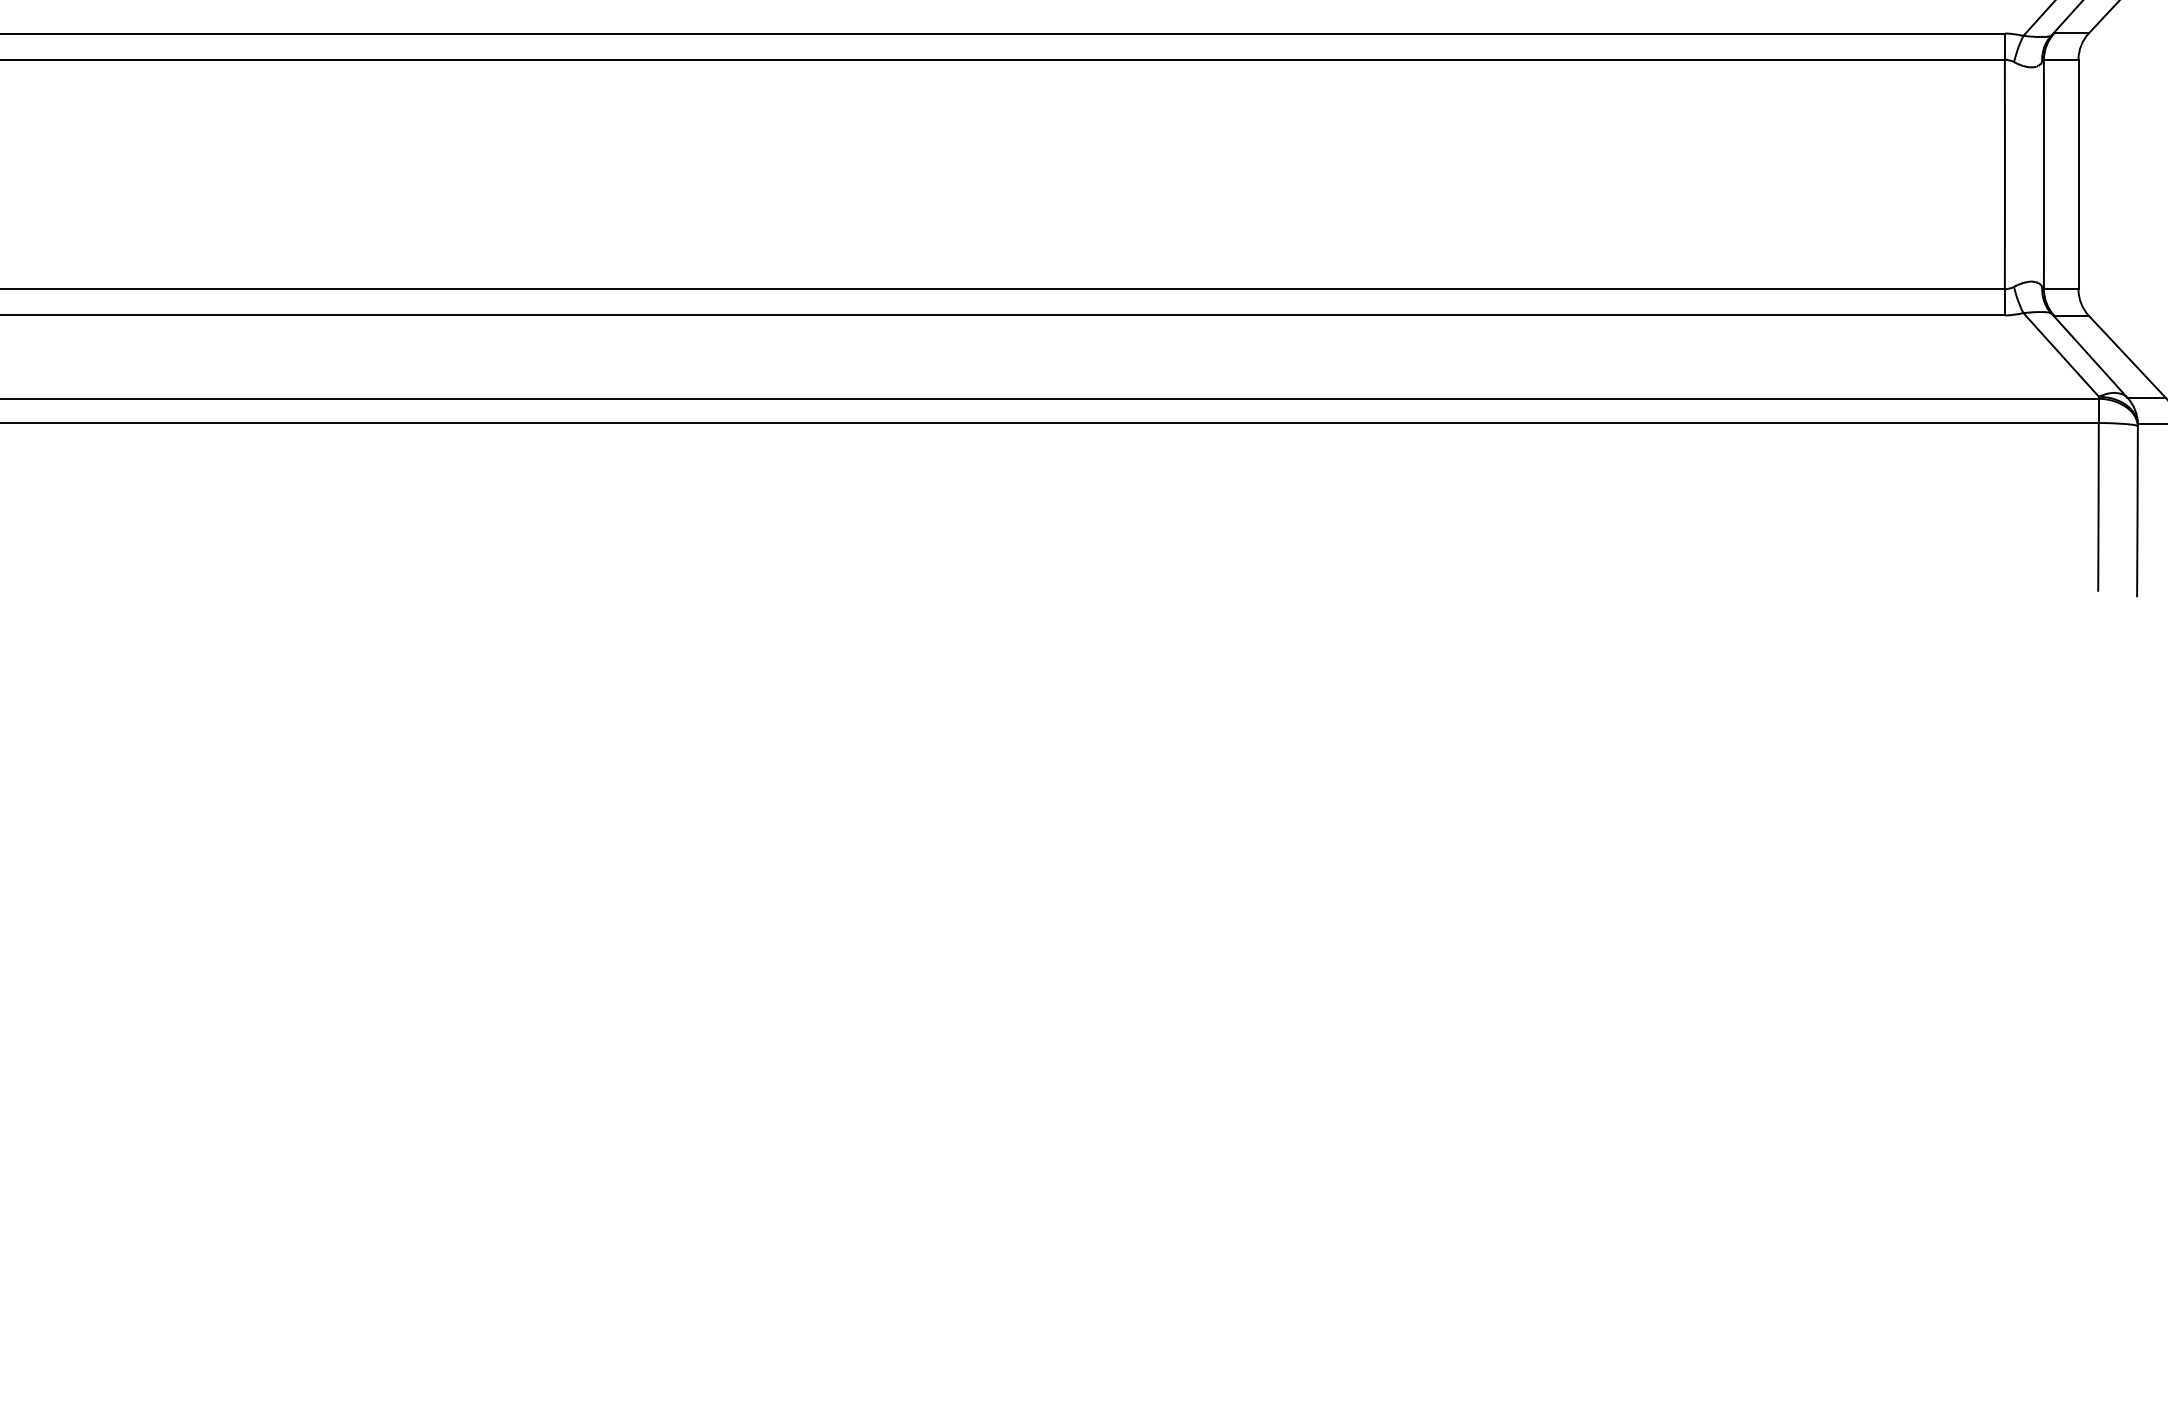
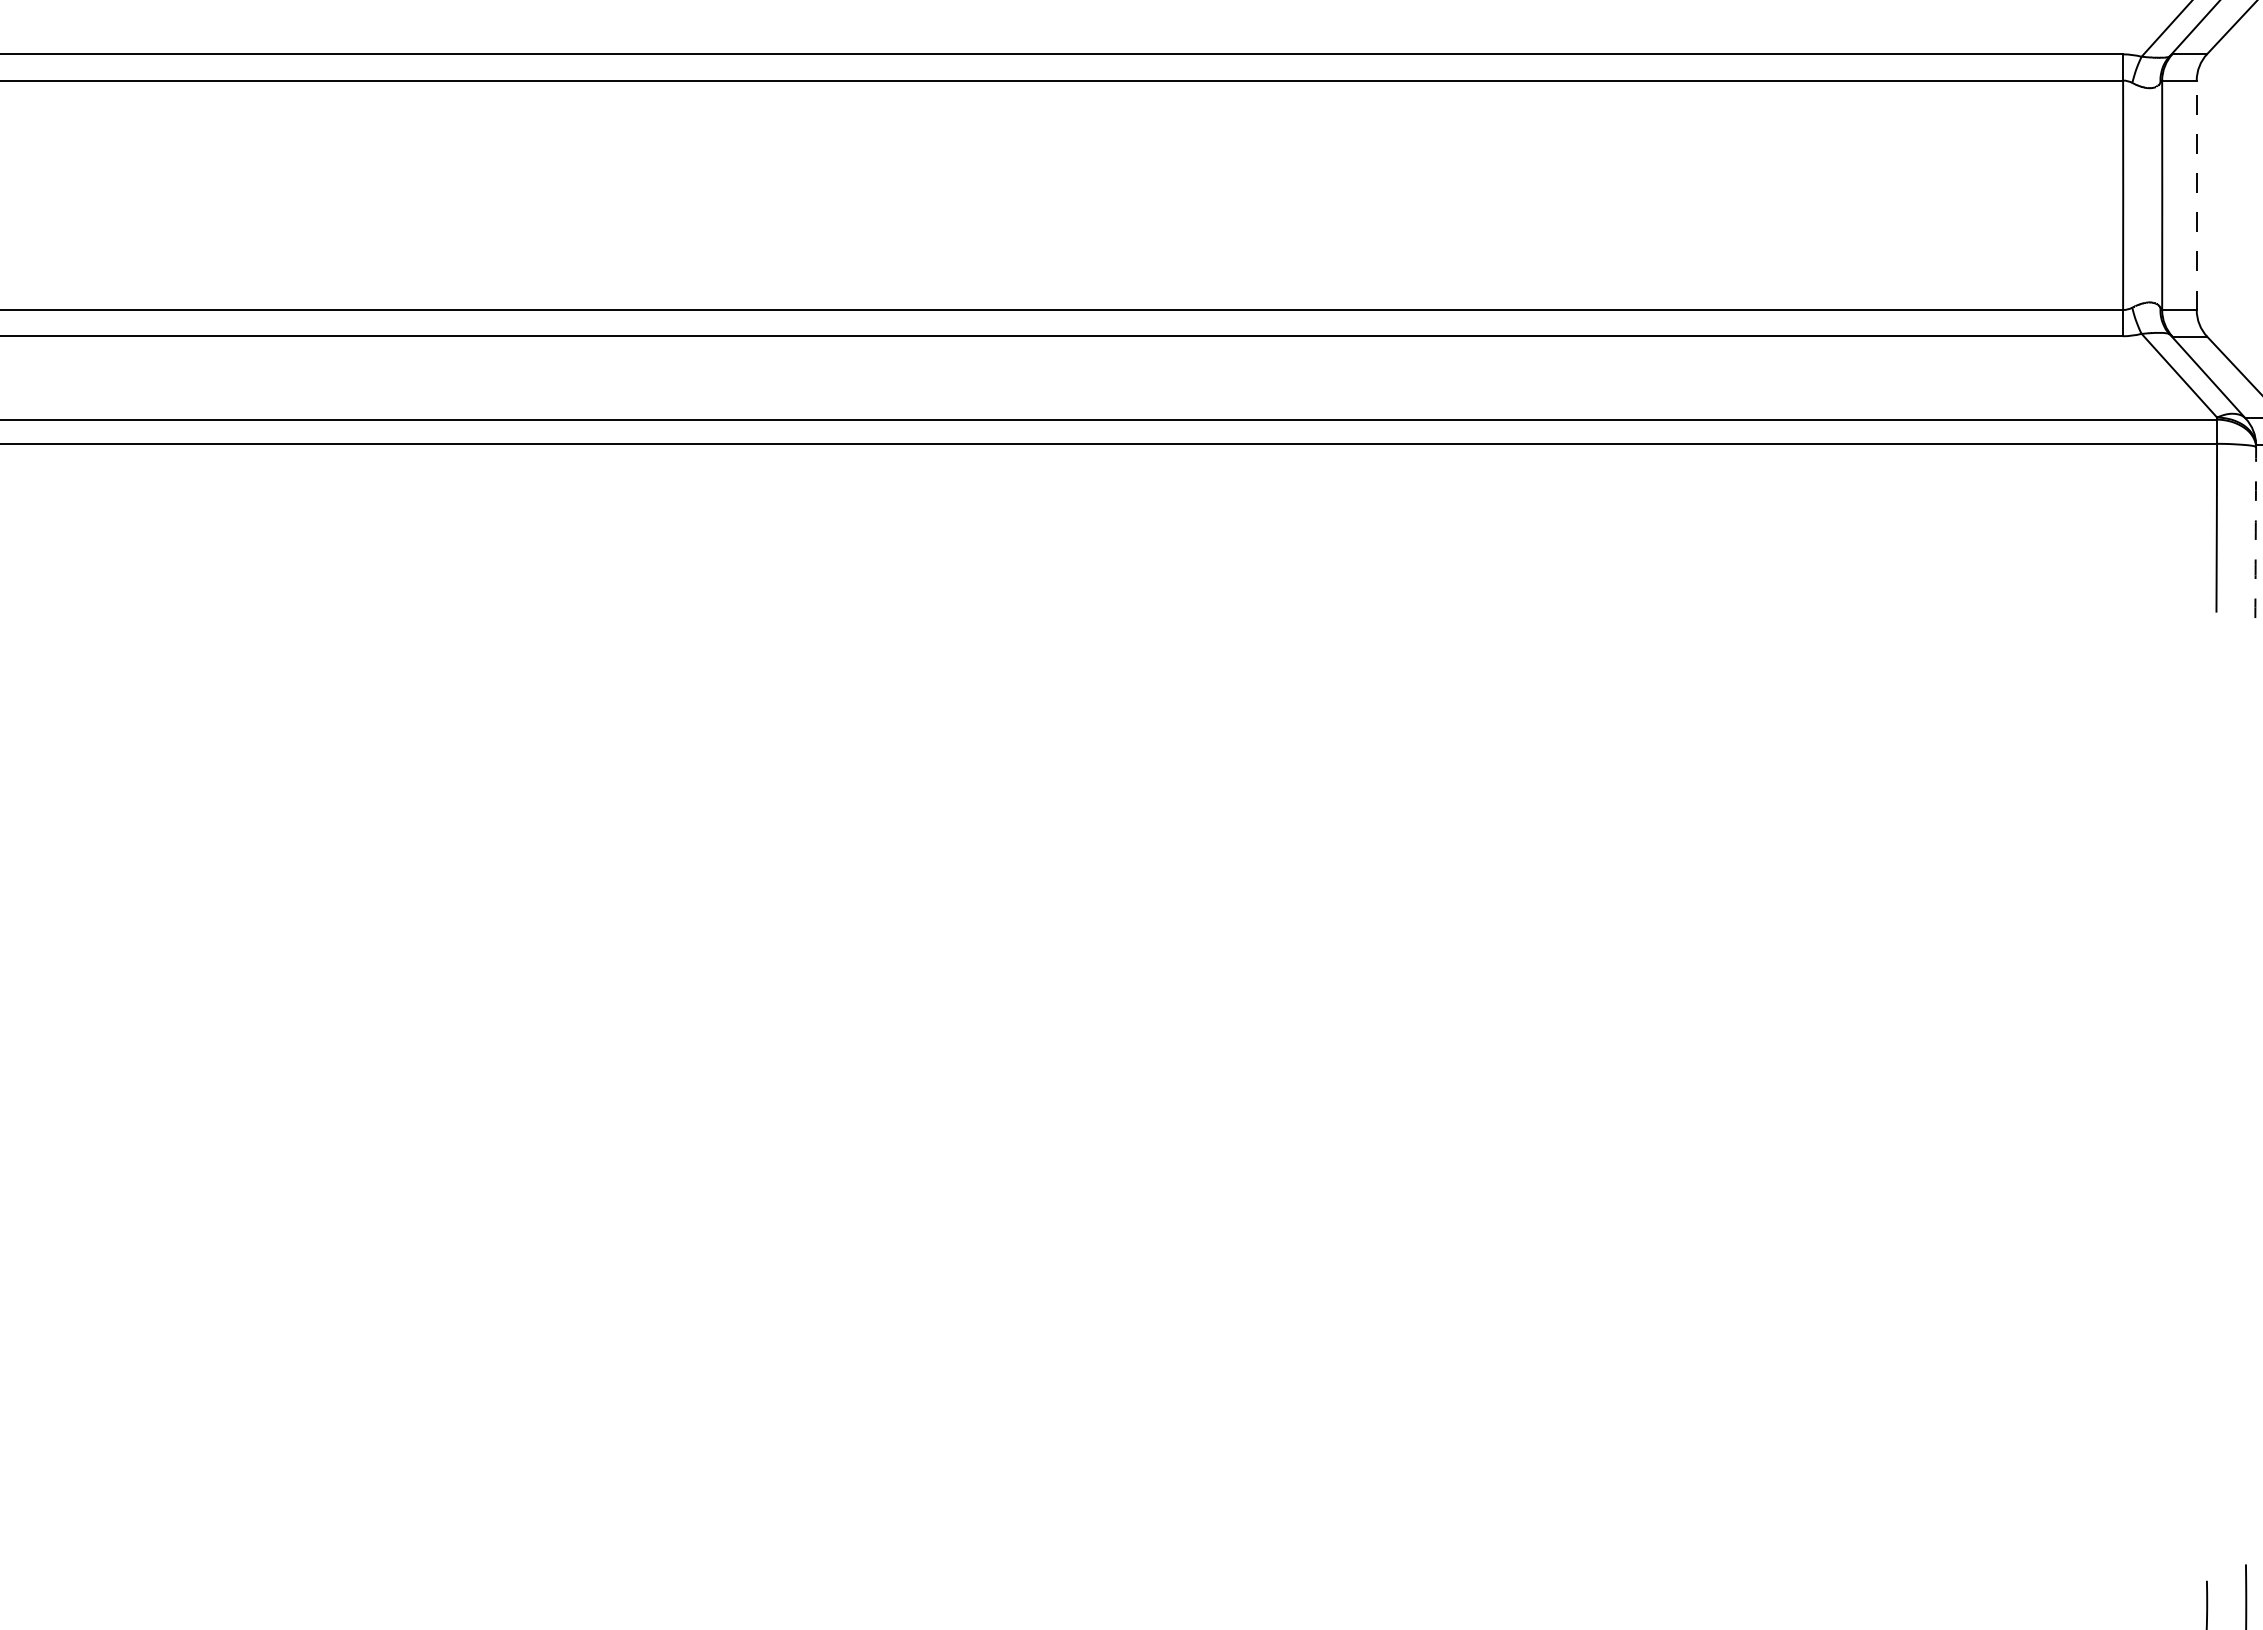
line: (2078, 174) -> (2196, 195), solid -> dashed
line: (2137, 510) -> (2255, 531), solid -> dashed

